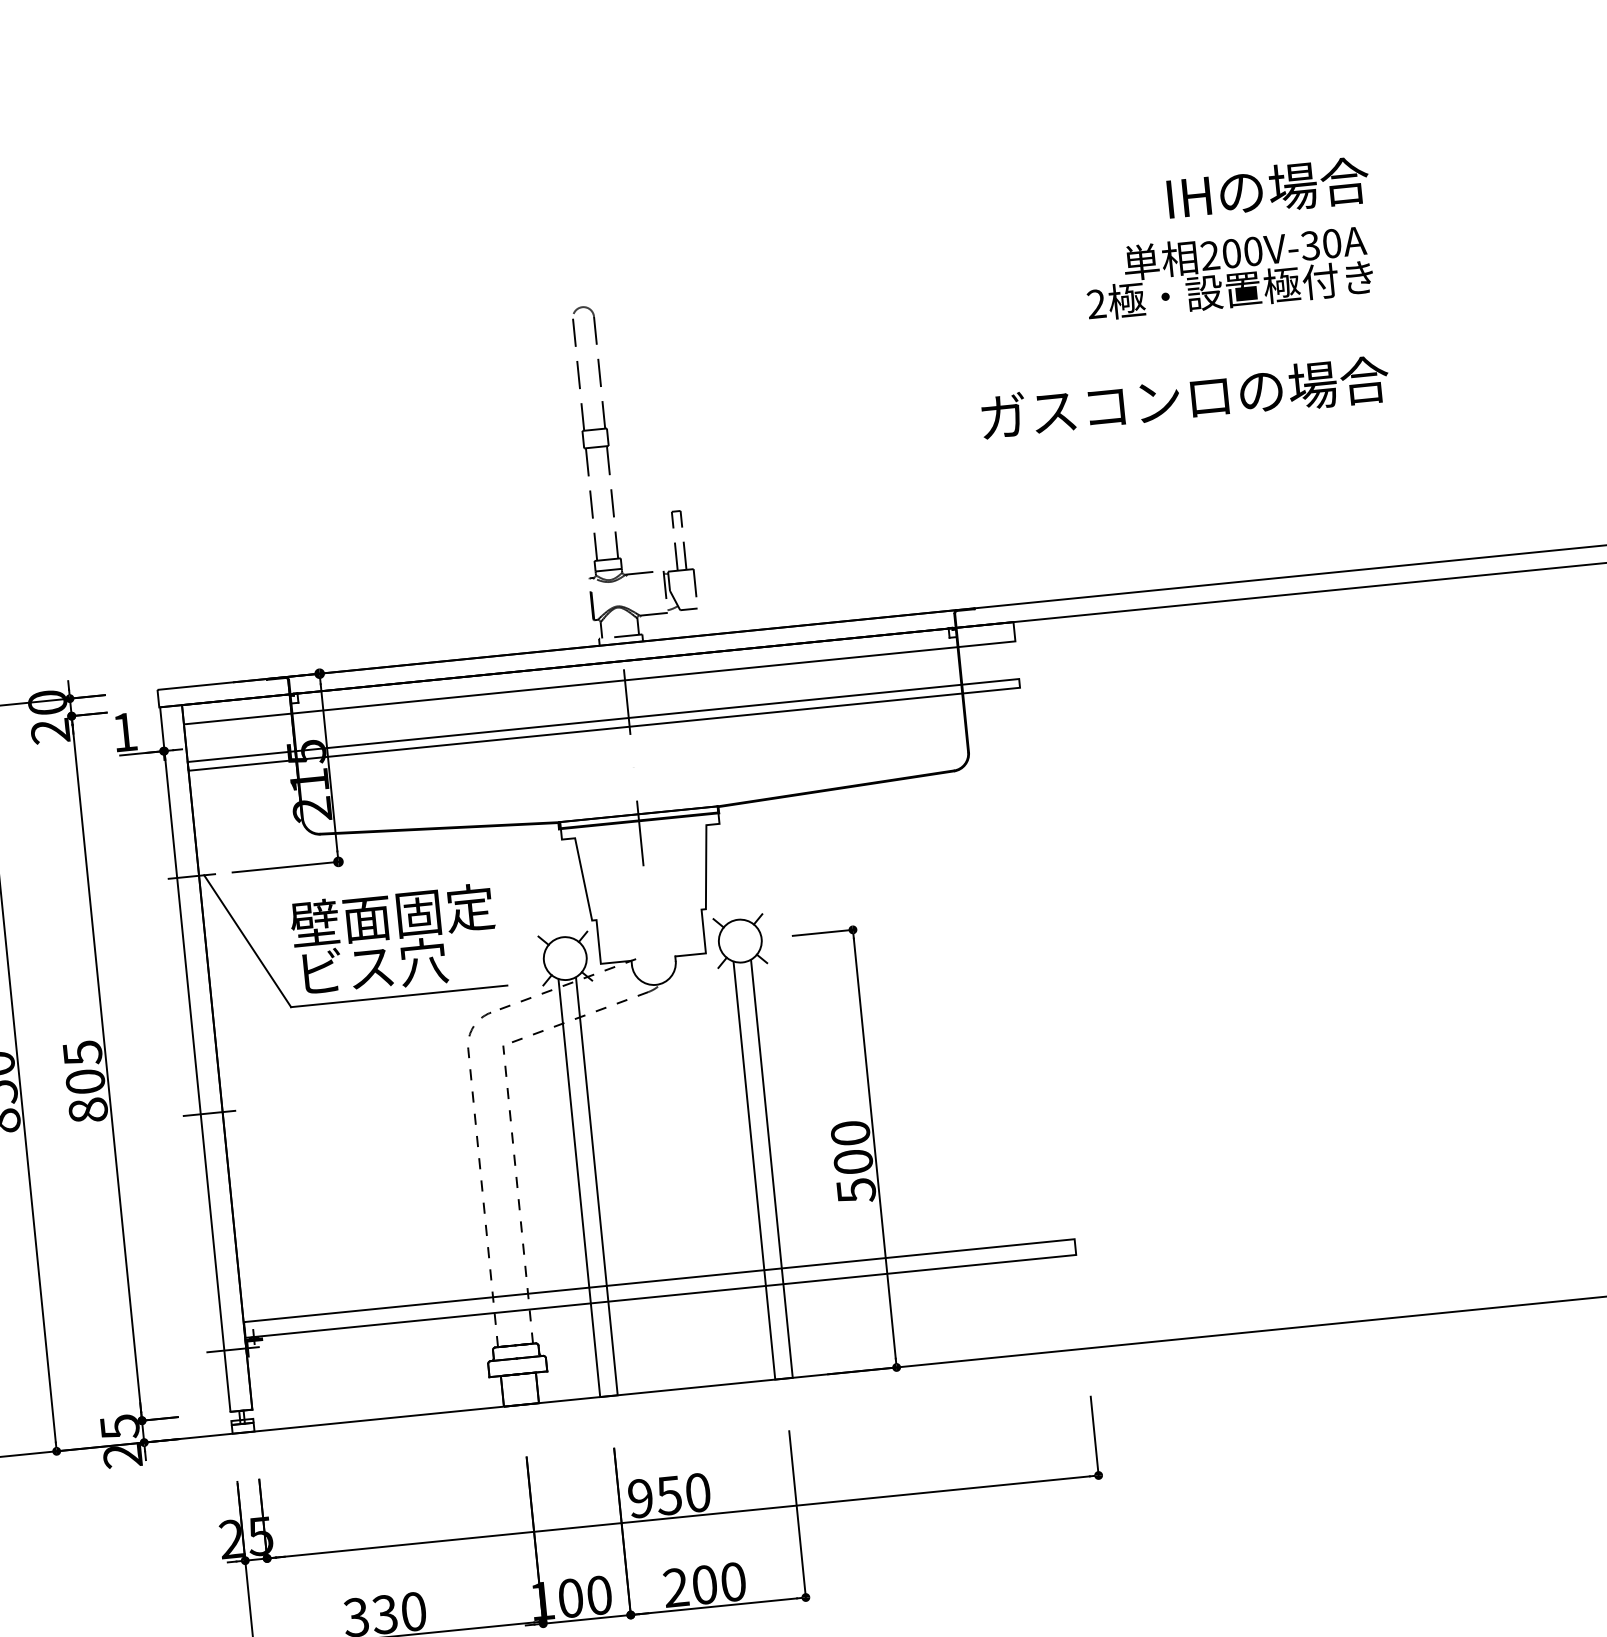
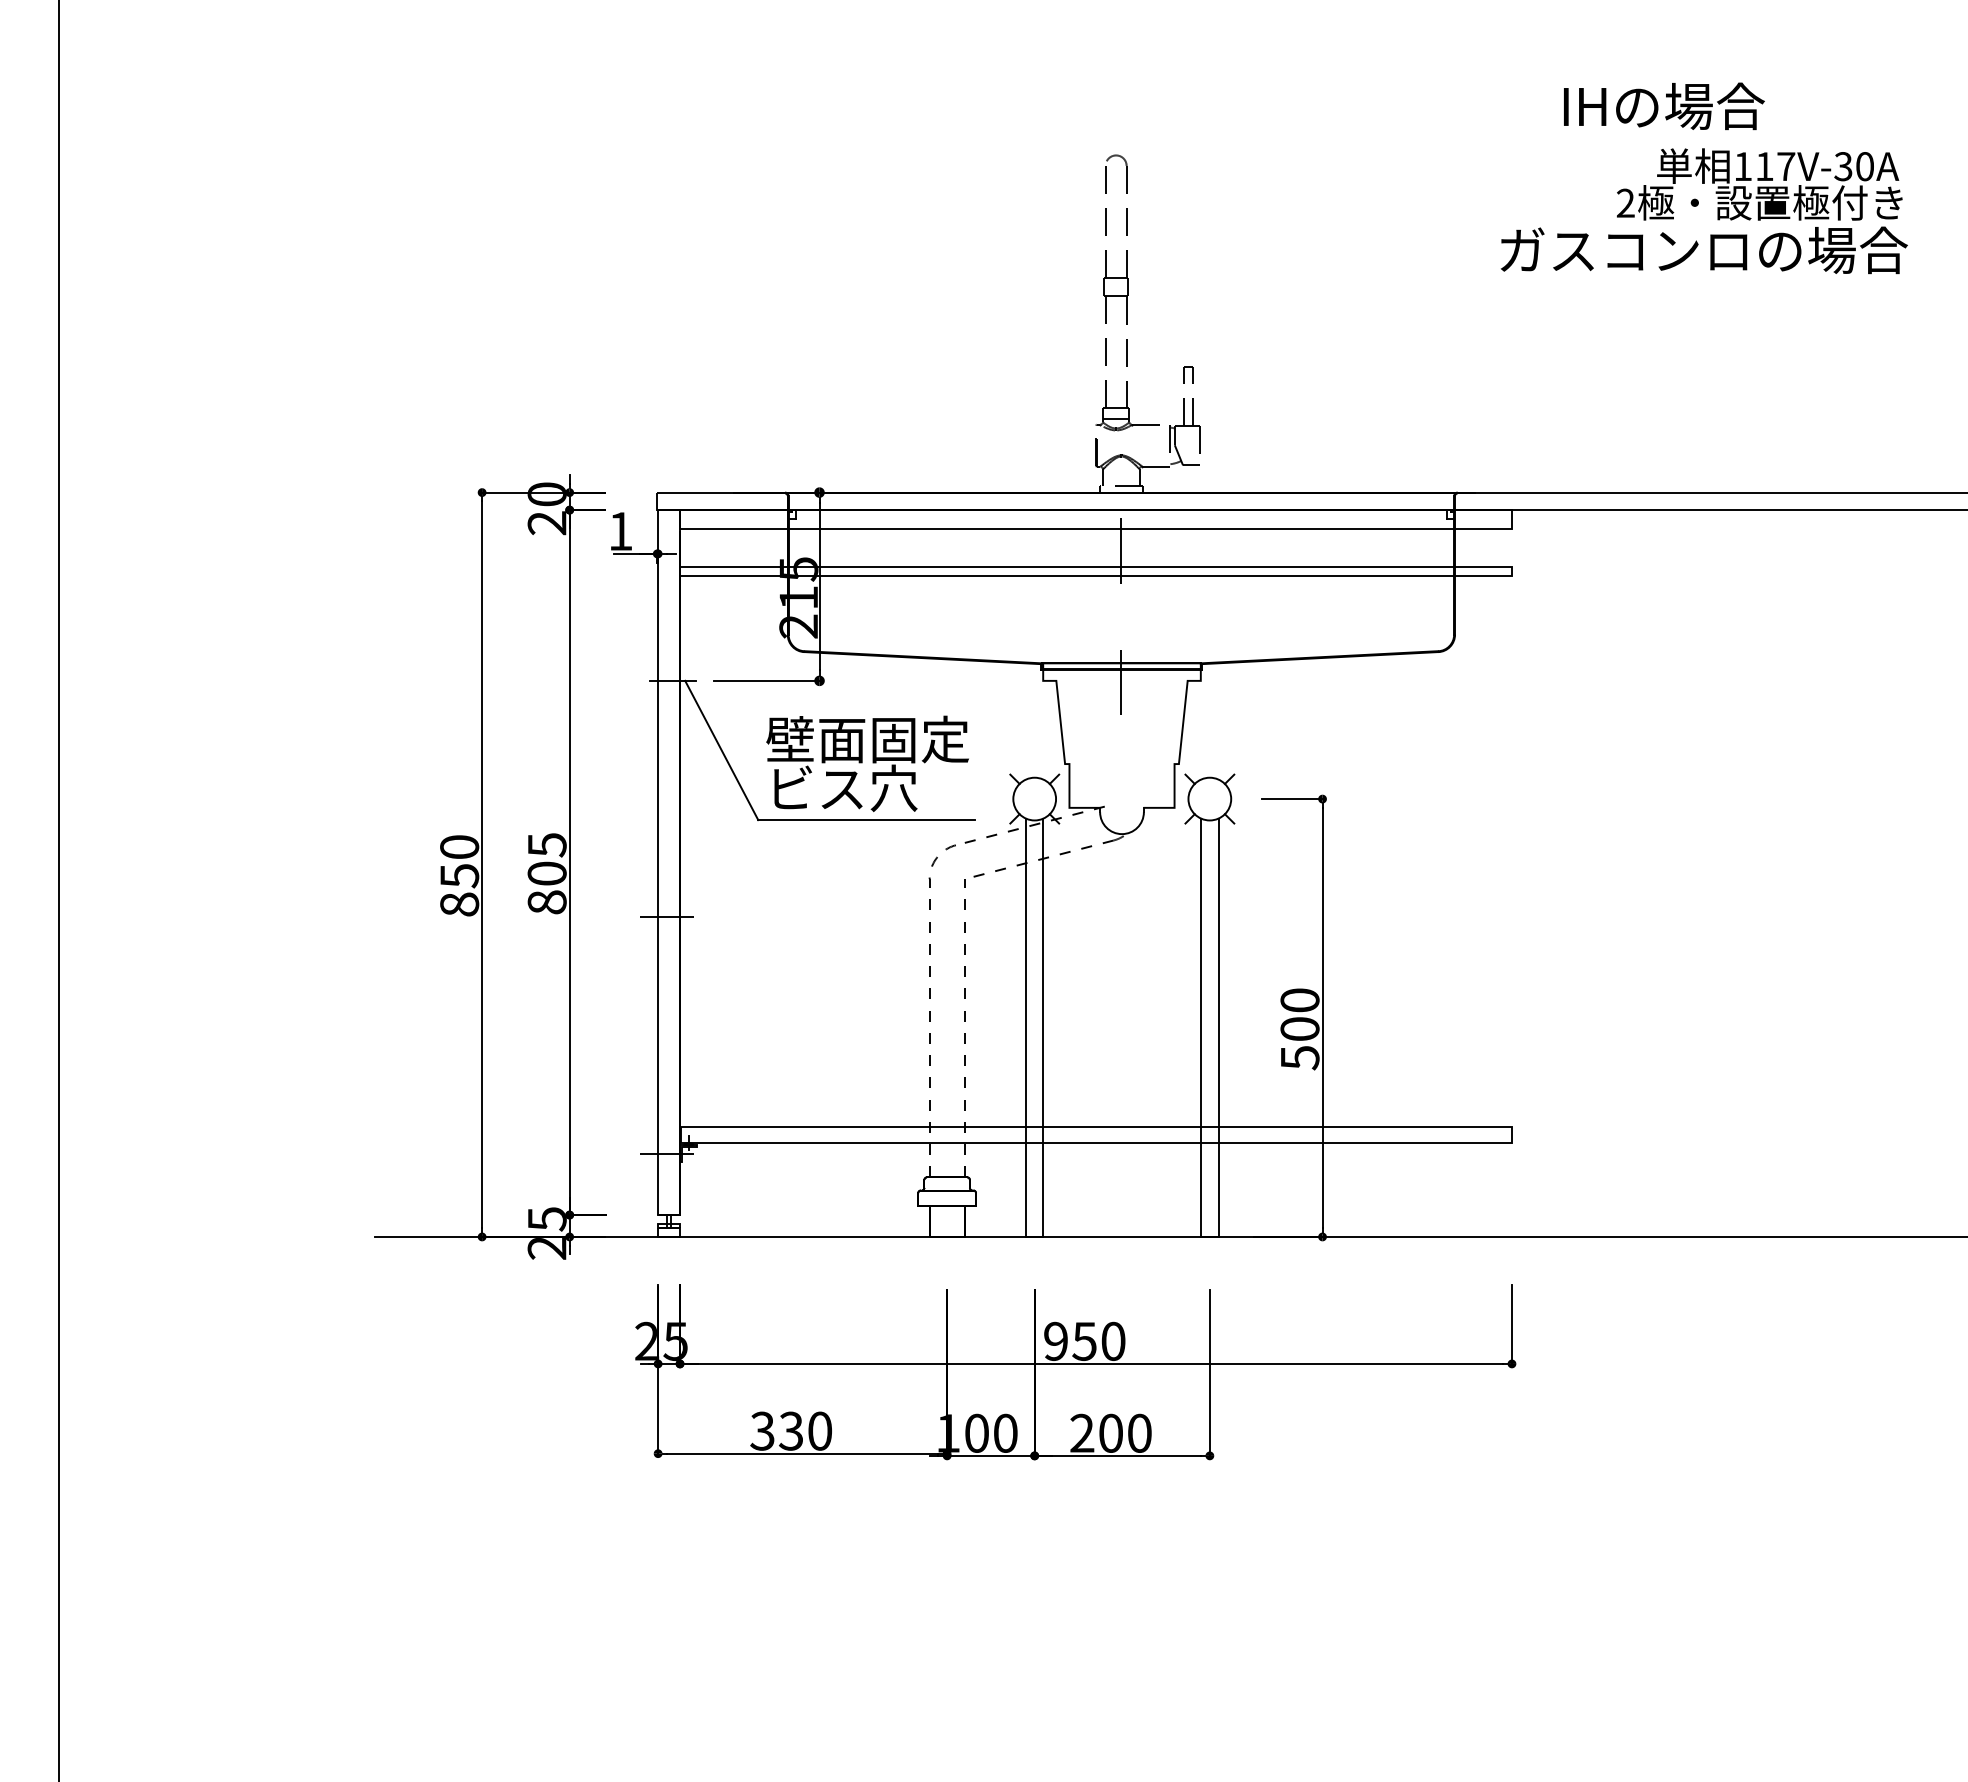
text: (1268, 189) -> (1664, 106), moved
text: (1231, 253) -> (1764, 166), 200V-30A -> 117V-30A
text: (1184, 398) -> (1703, 250), moved

